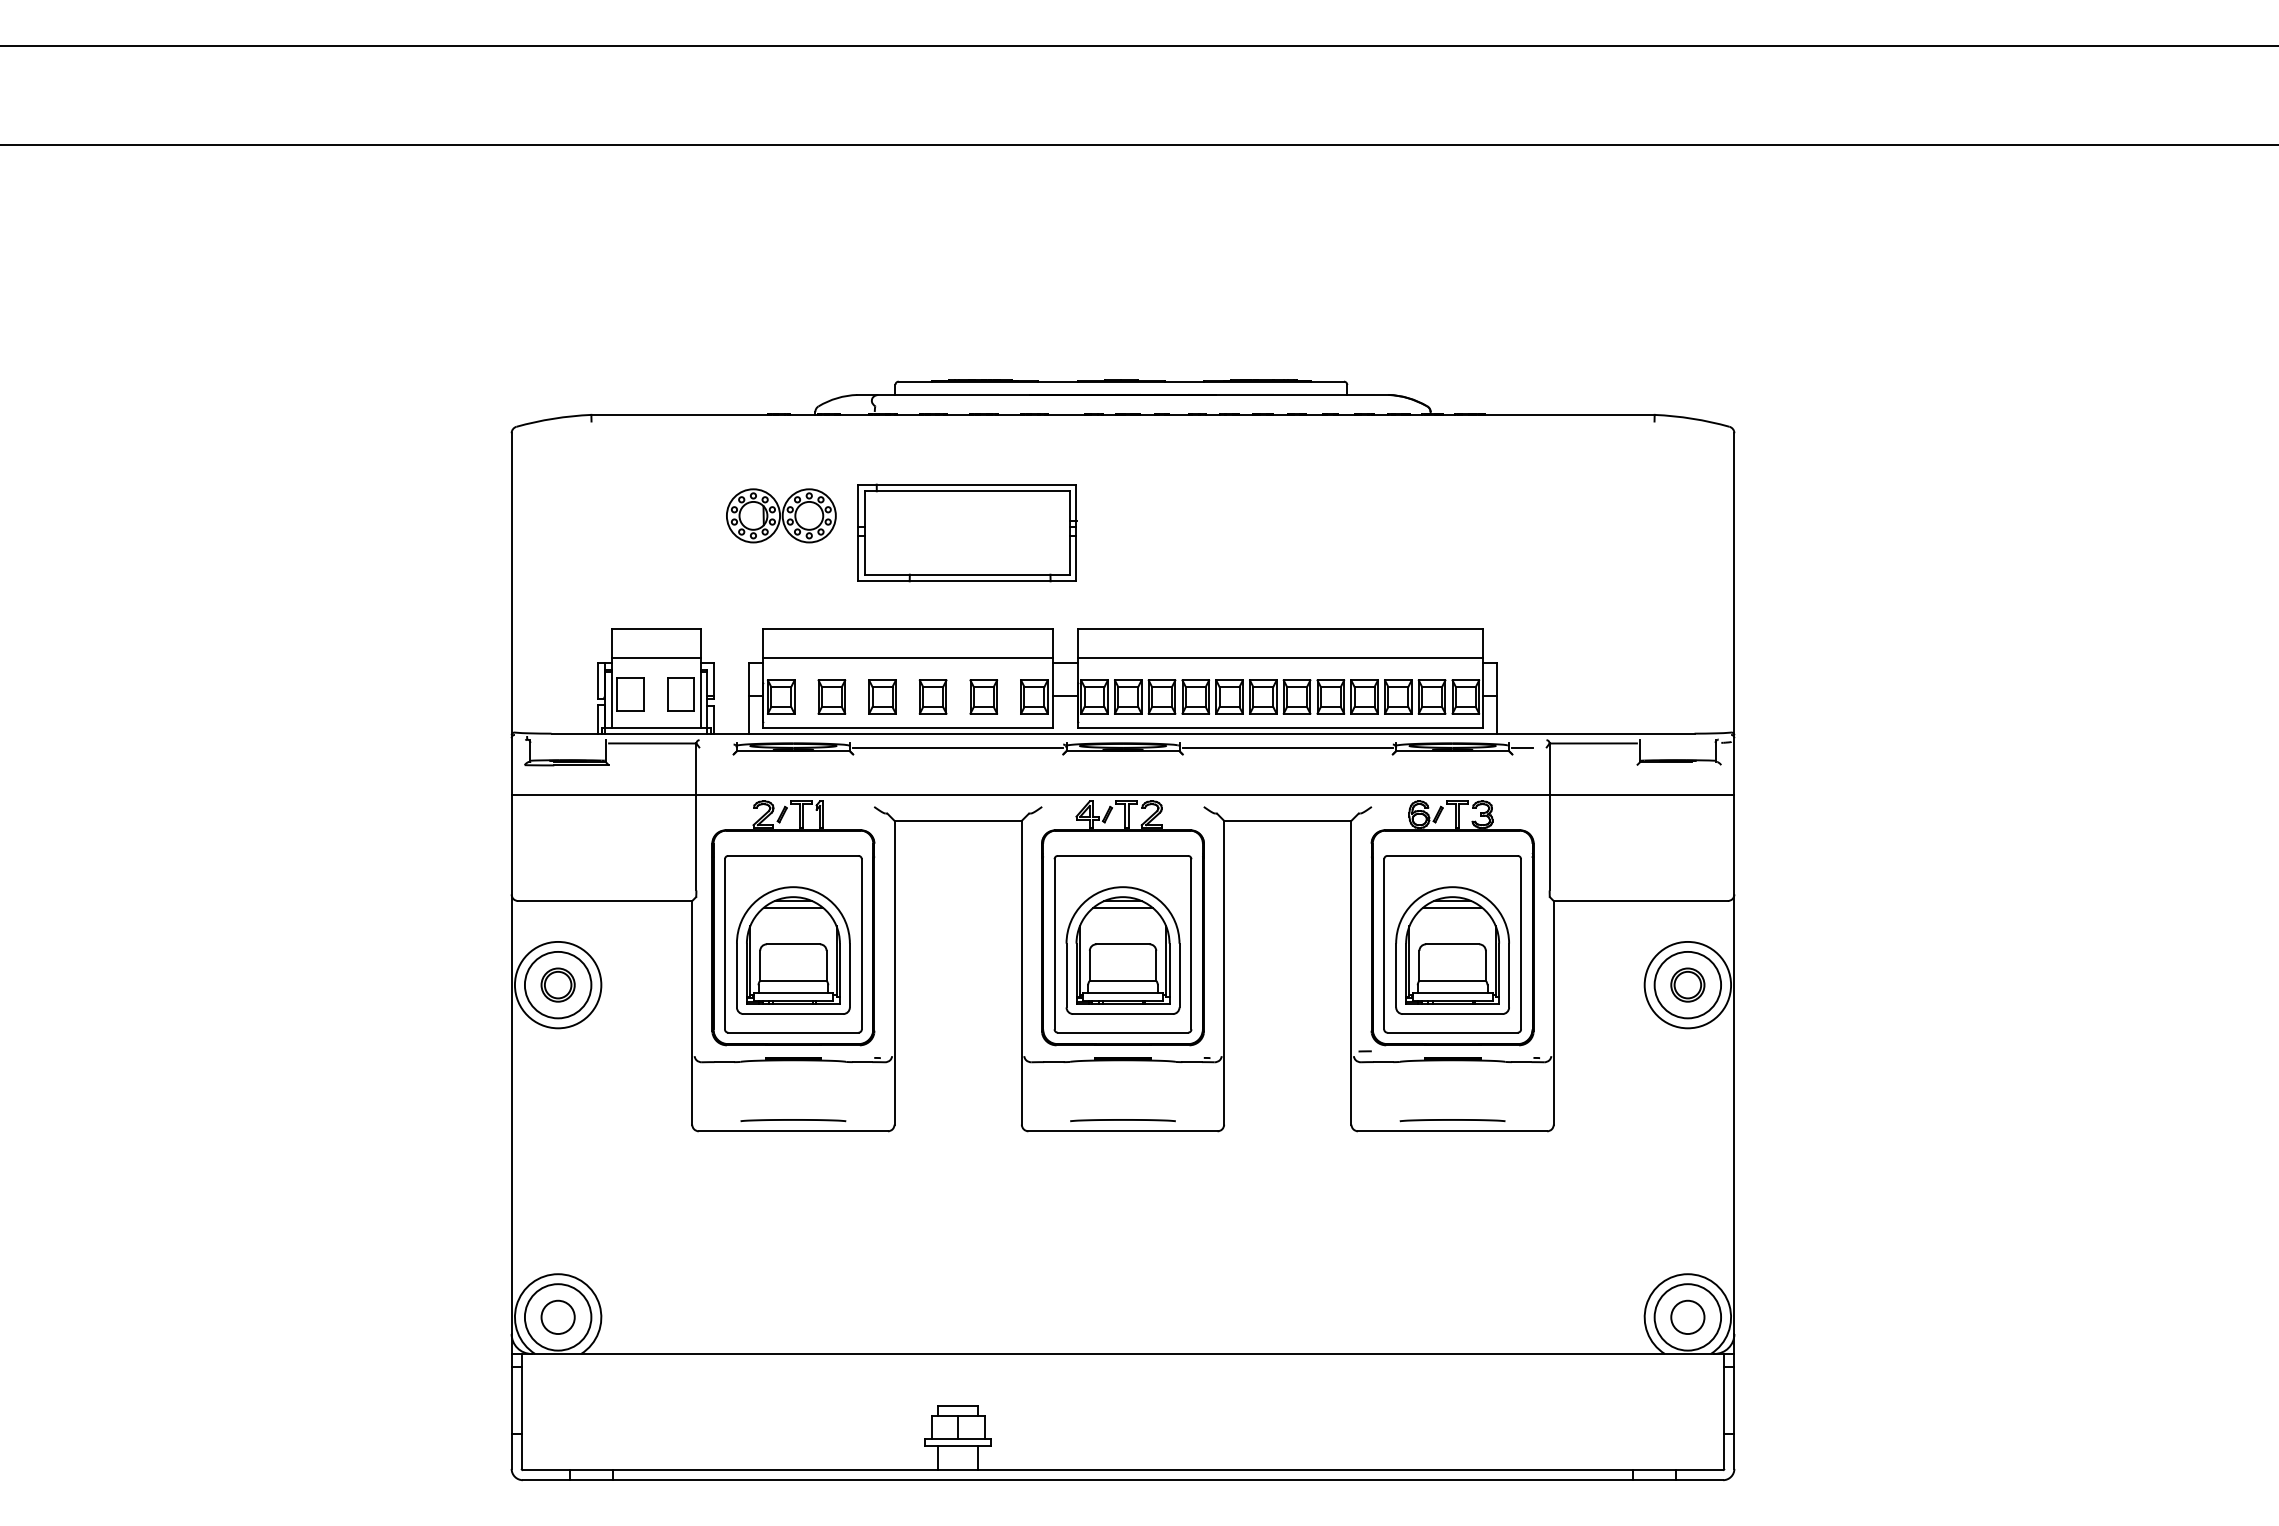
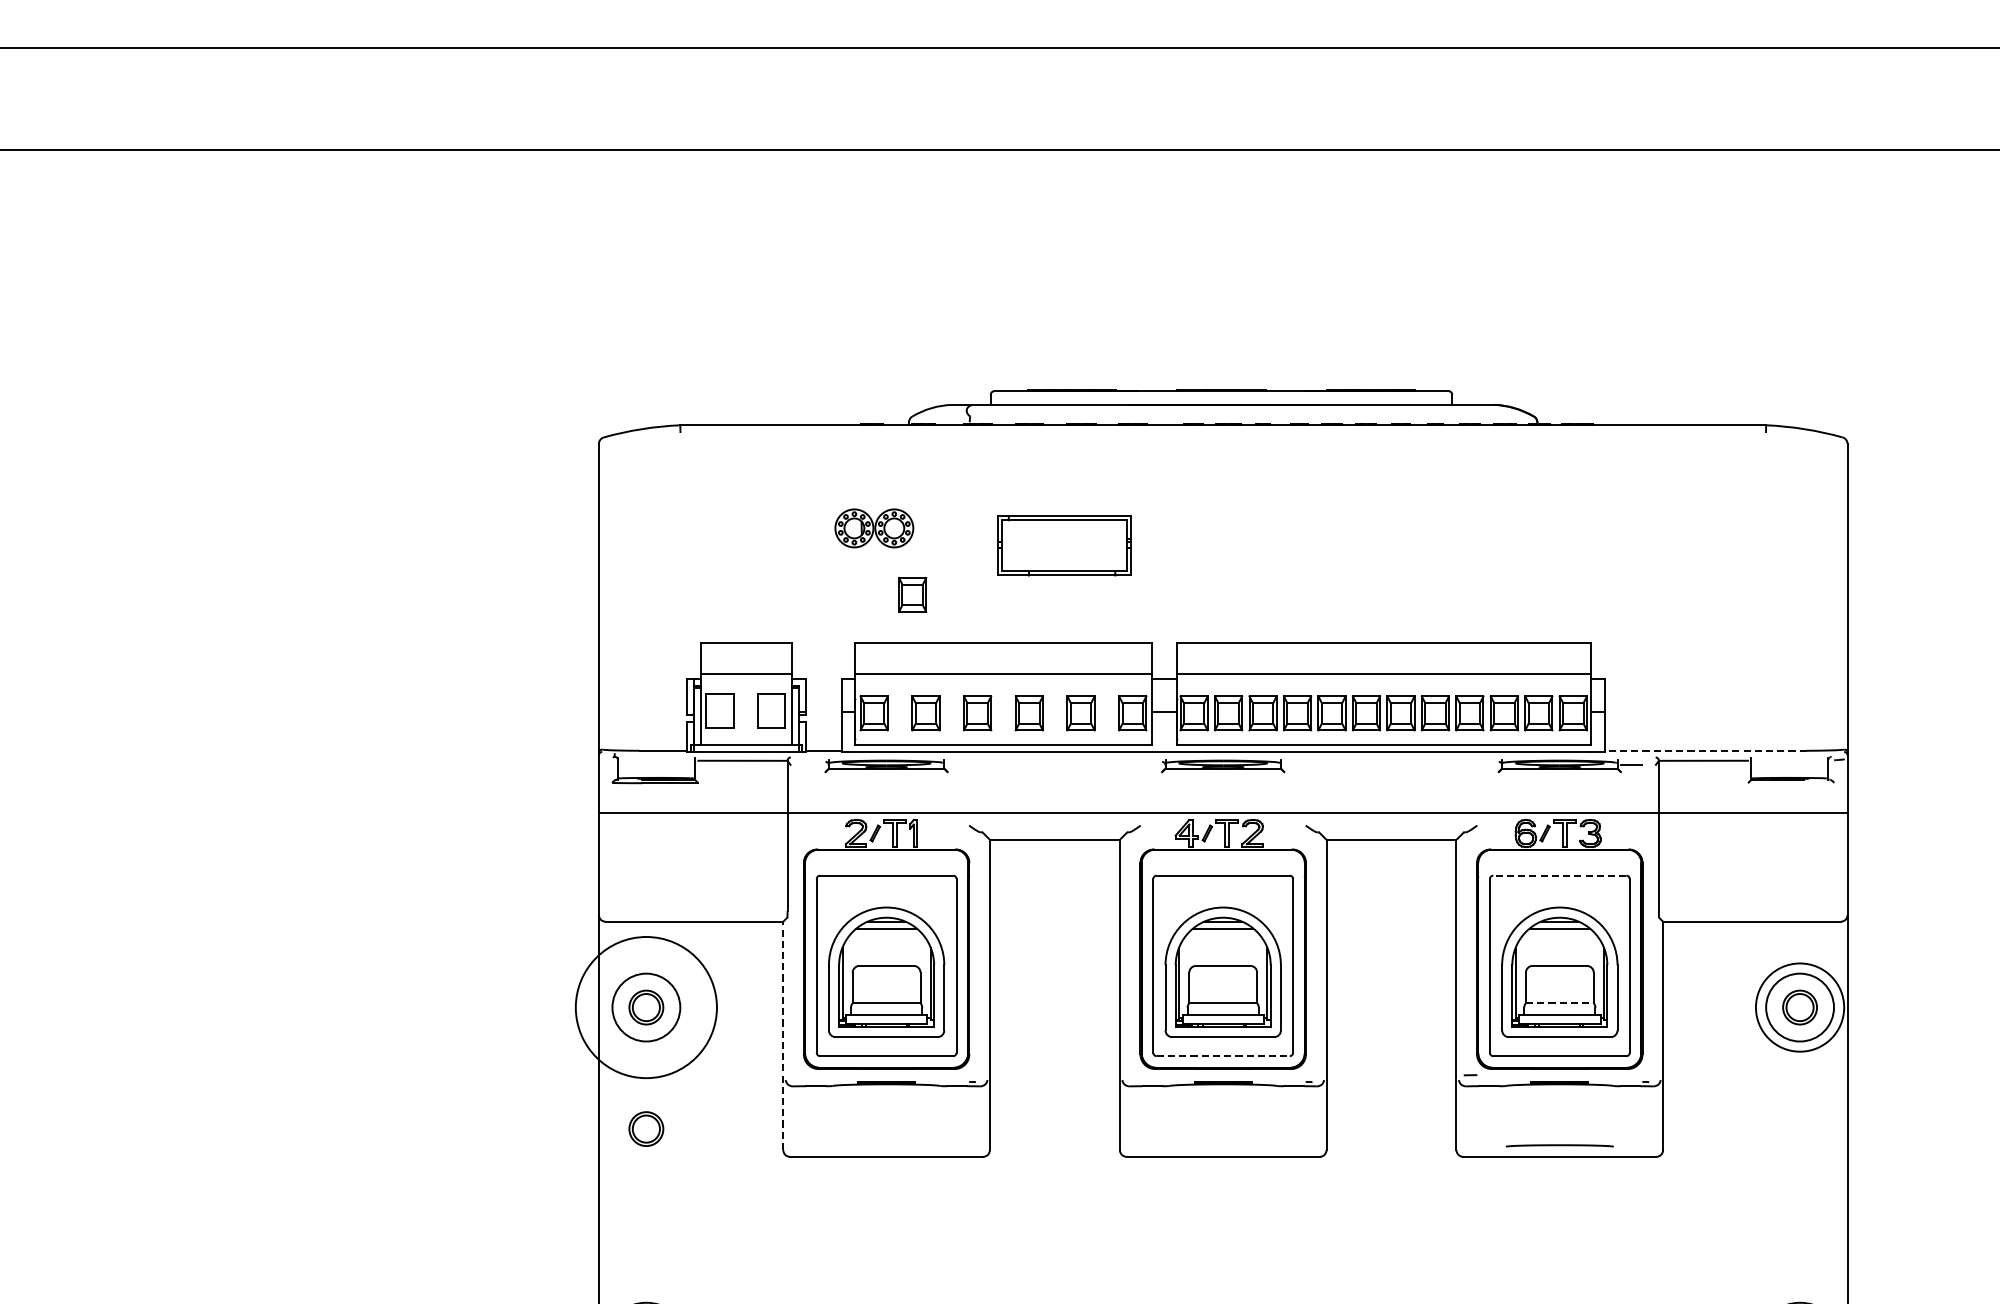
part: (781, 515) -> (874, 528), size x0.7
part: (967, 532) -> (1064, 545), size x0.6
part: (818, 580) -> (912, 594), added
line: (1595, 733) -> (1705, 750), solid -> dashed
line: (958, 747) -> (1055, 764), removed
line: (1287, 747) -> (1391, 764), removed
line: (1452, 855) -> (1559, 875), solid -> dashed
line: (1453, 980) -> (1560, 1002), solid -> dashed
circle: (557, 984) -> (645, 1006), size x1.6
line: (692, 1012) -> (783, 1035), solid -> dashed
line: (1123, 1032) -> (1223, 1055), solid -> dashed
part: (557, 1103) -> (645, 1128), added
curve: (793, 1120) -> (886, 1145), removed
curve: (1122, 1120) -> (1222, 1145), removed

